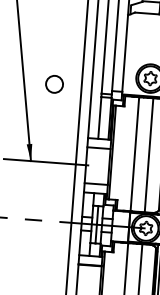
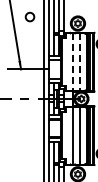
circle: (53, 83) -> (29, 16), moved
line: (133, 154) -> (72, 62), solid -> dashed
line: (149, 156) -> (80, 62), solid -> dashed

